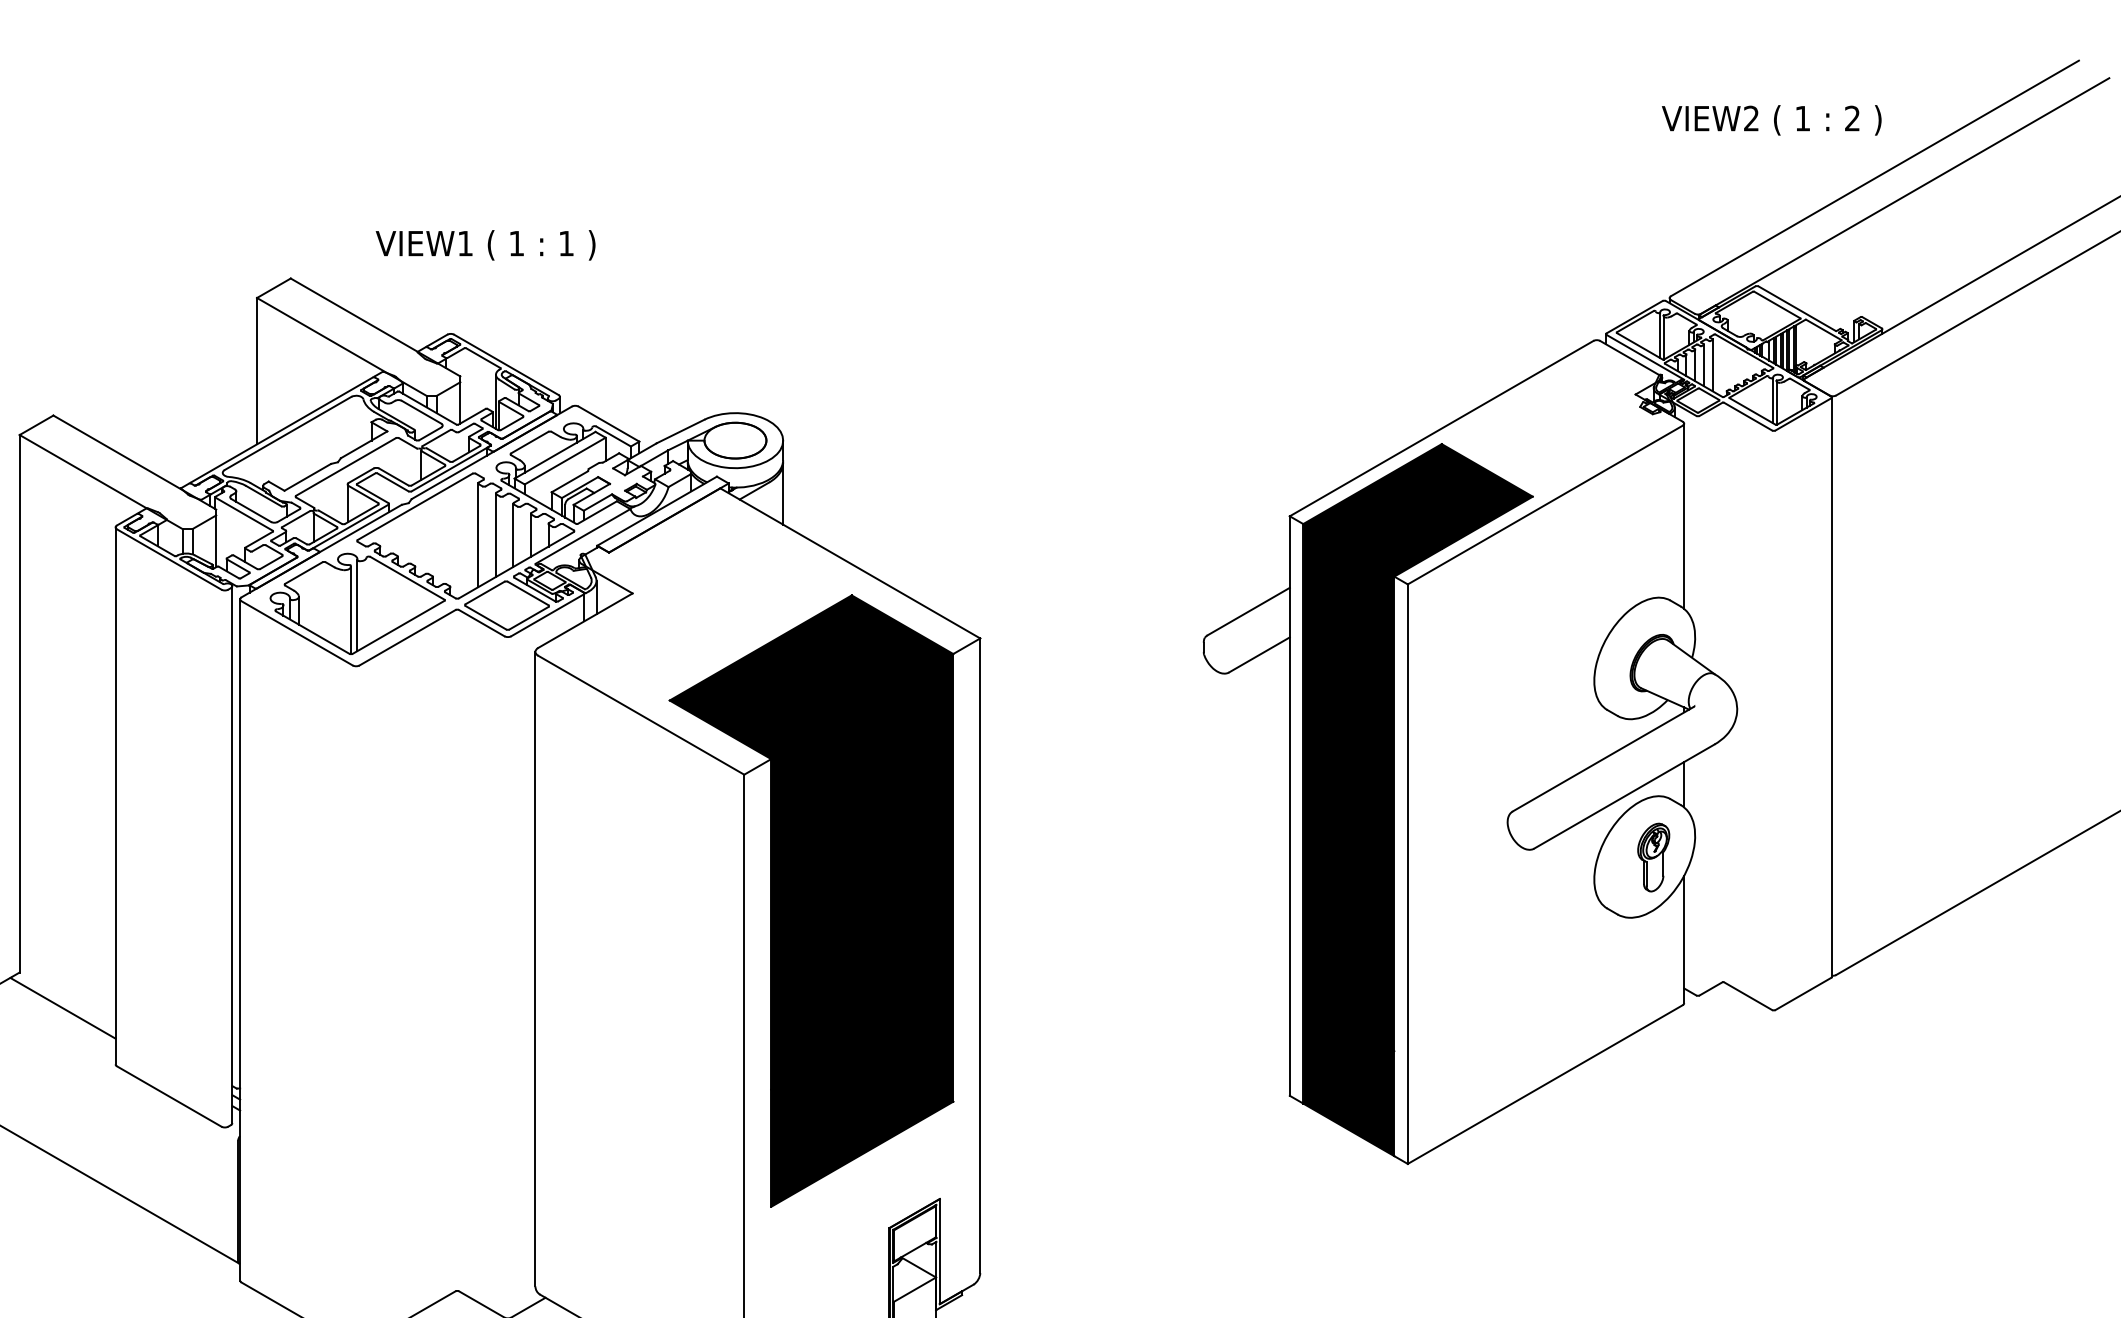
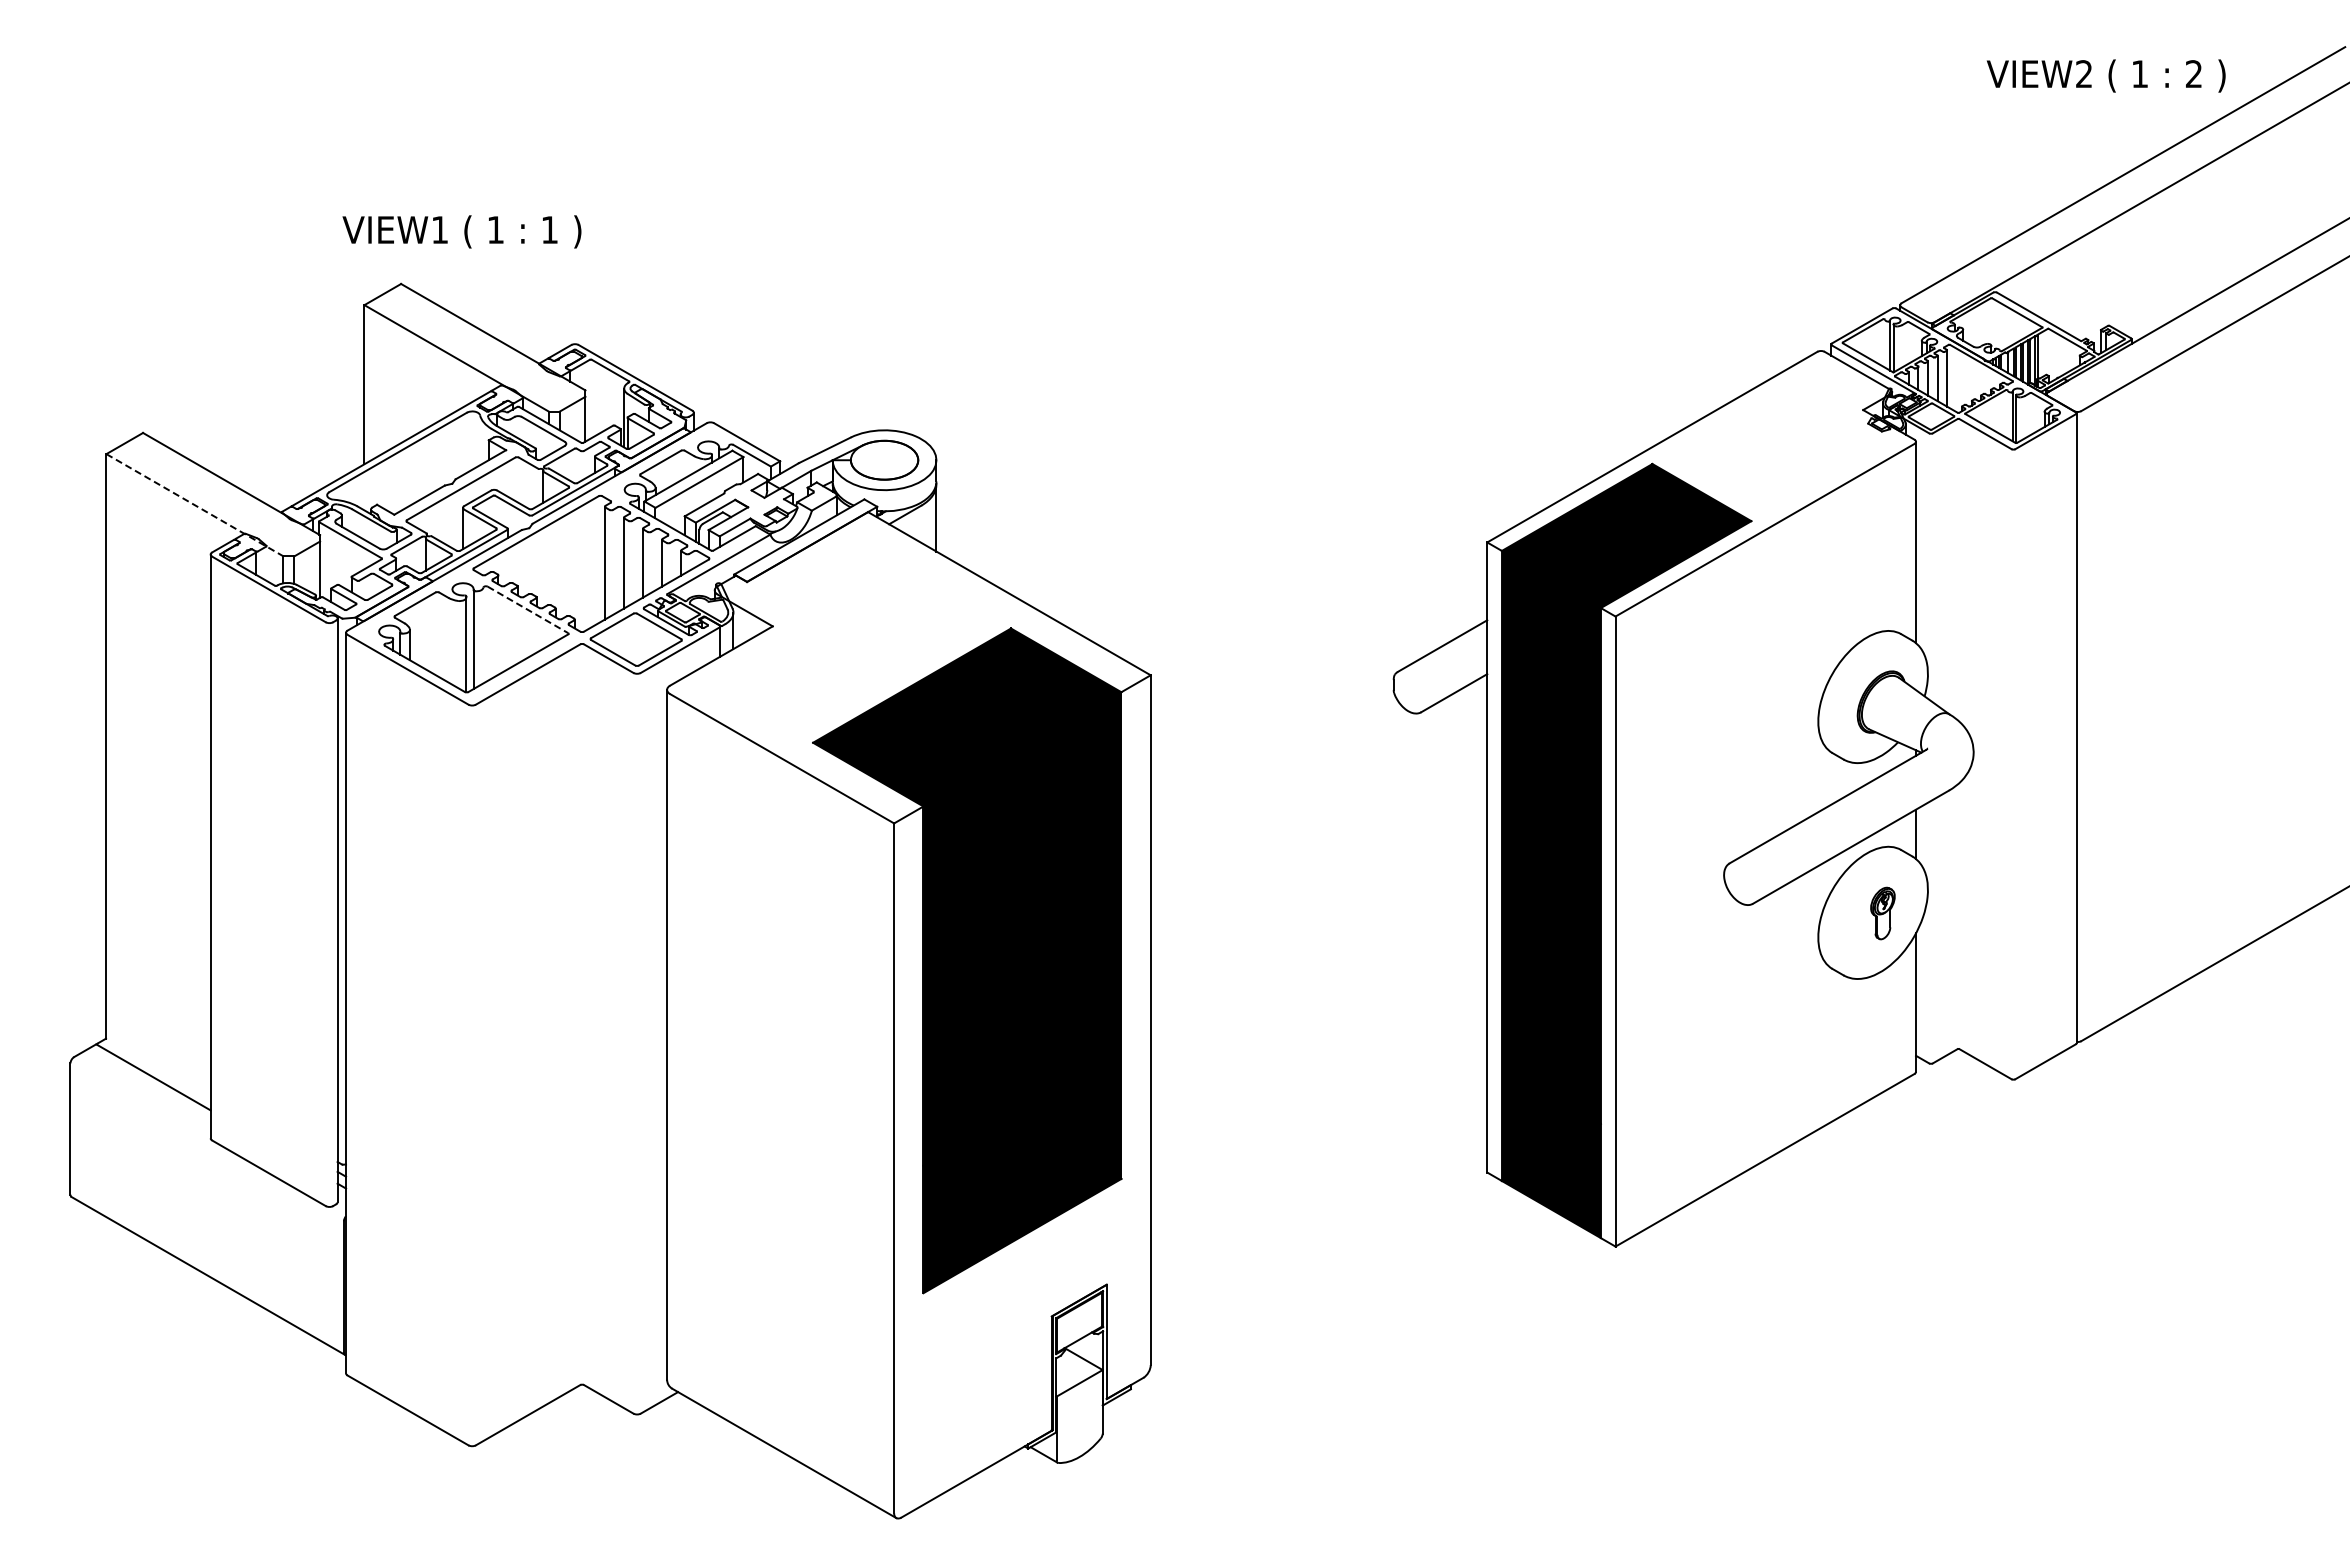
text: (1771, 119) -> (2105, 75), moved
text: (485, 244) -> (461, 231), moved
line: (101, 482) -> (195, 505), solid -> dashed
line: (407, 578) -> (528, 610), solid -> dashed
part: (1653, 857) -> (1882, 913), size x0.7

